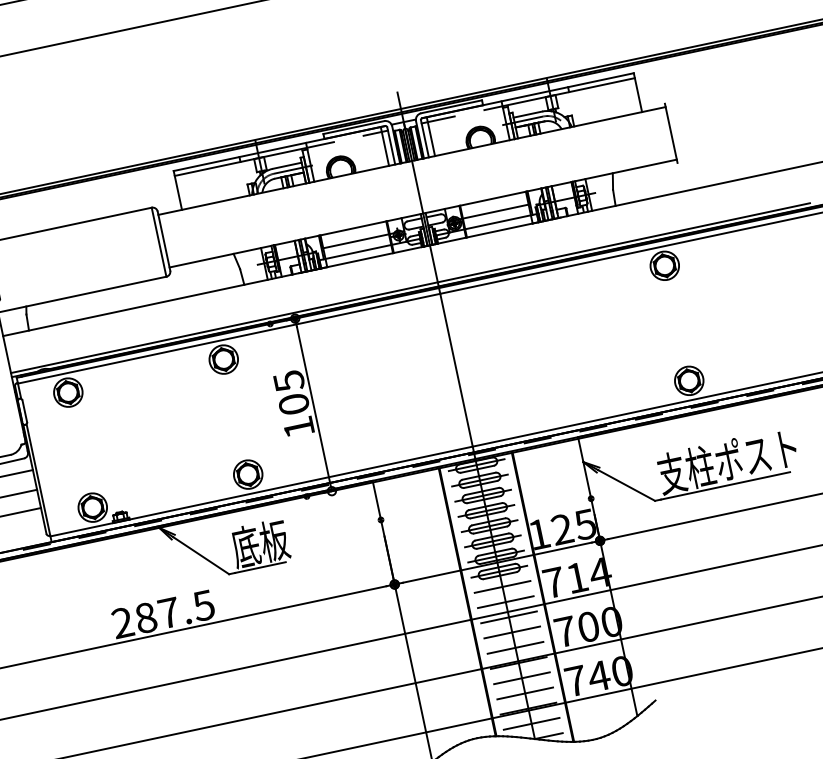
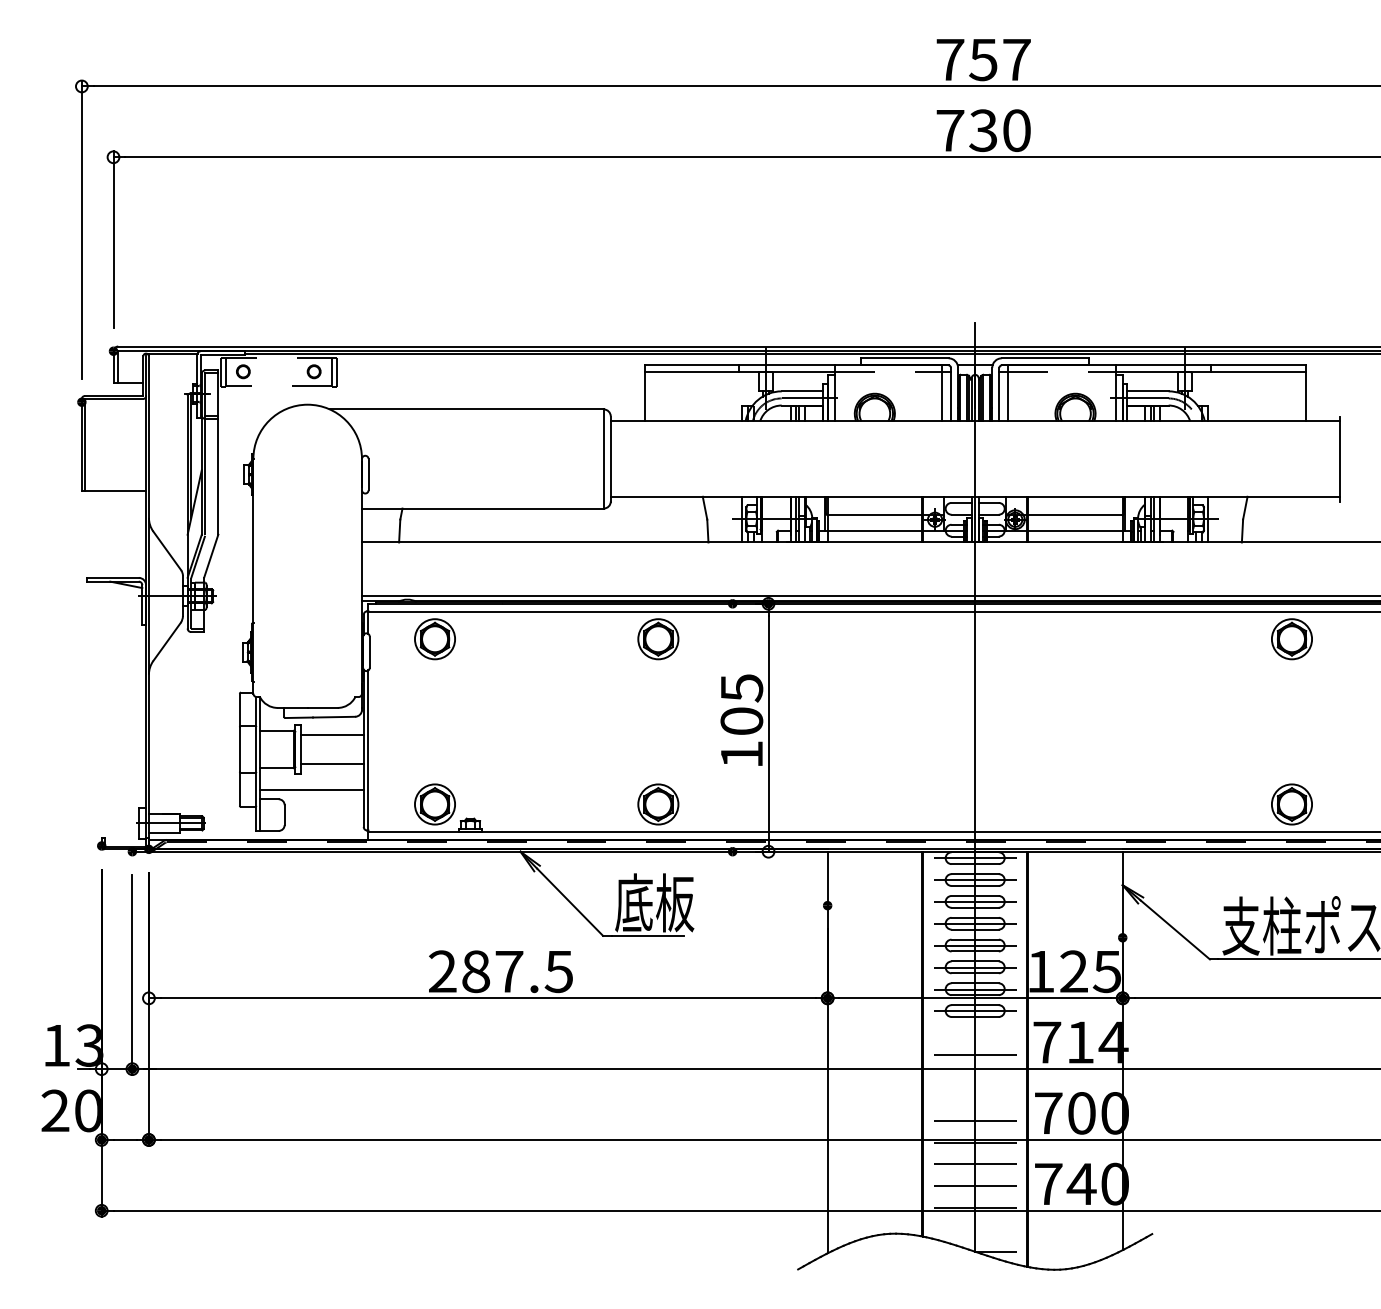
line: (502, 587) -> (974, 1033), removed
line: (508, 617) -> (974, 1076), removed
line: (511, 632) -> (974, 1098), removed
line: (531, 723) -> (974, 1229), removed

